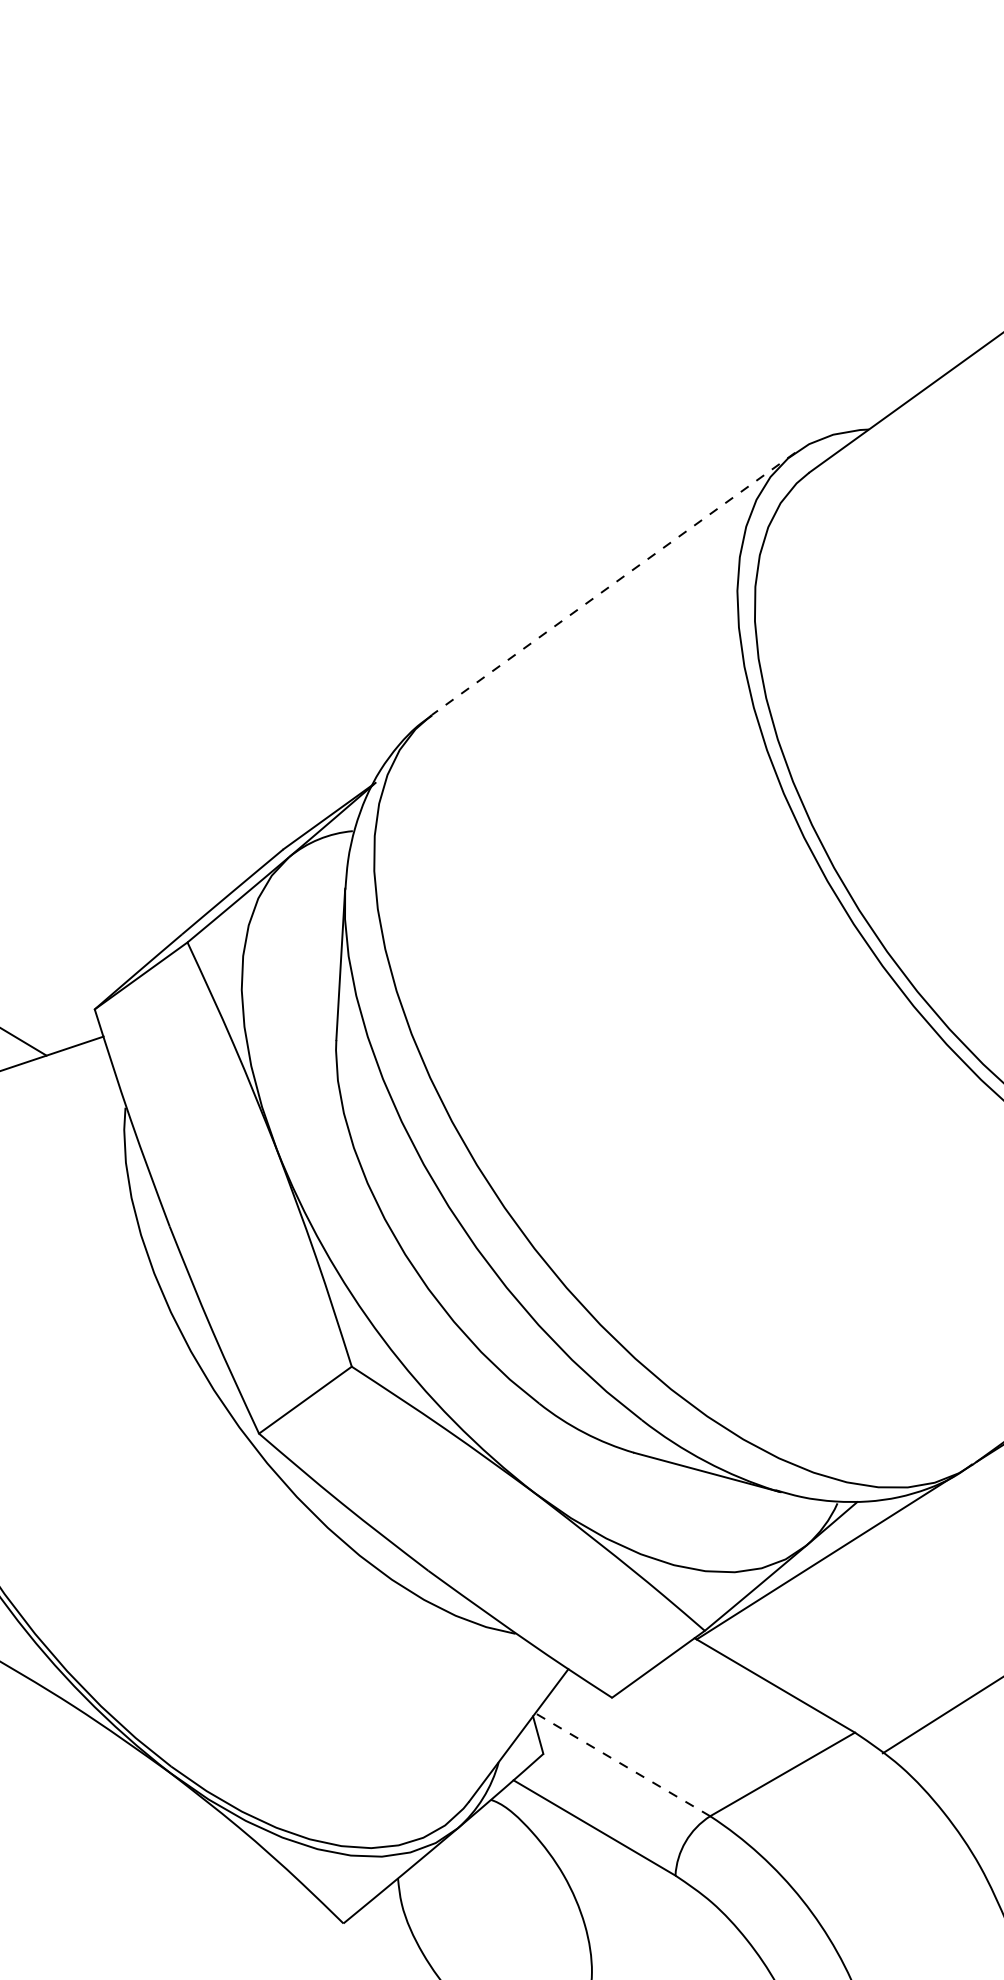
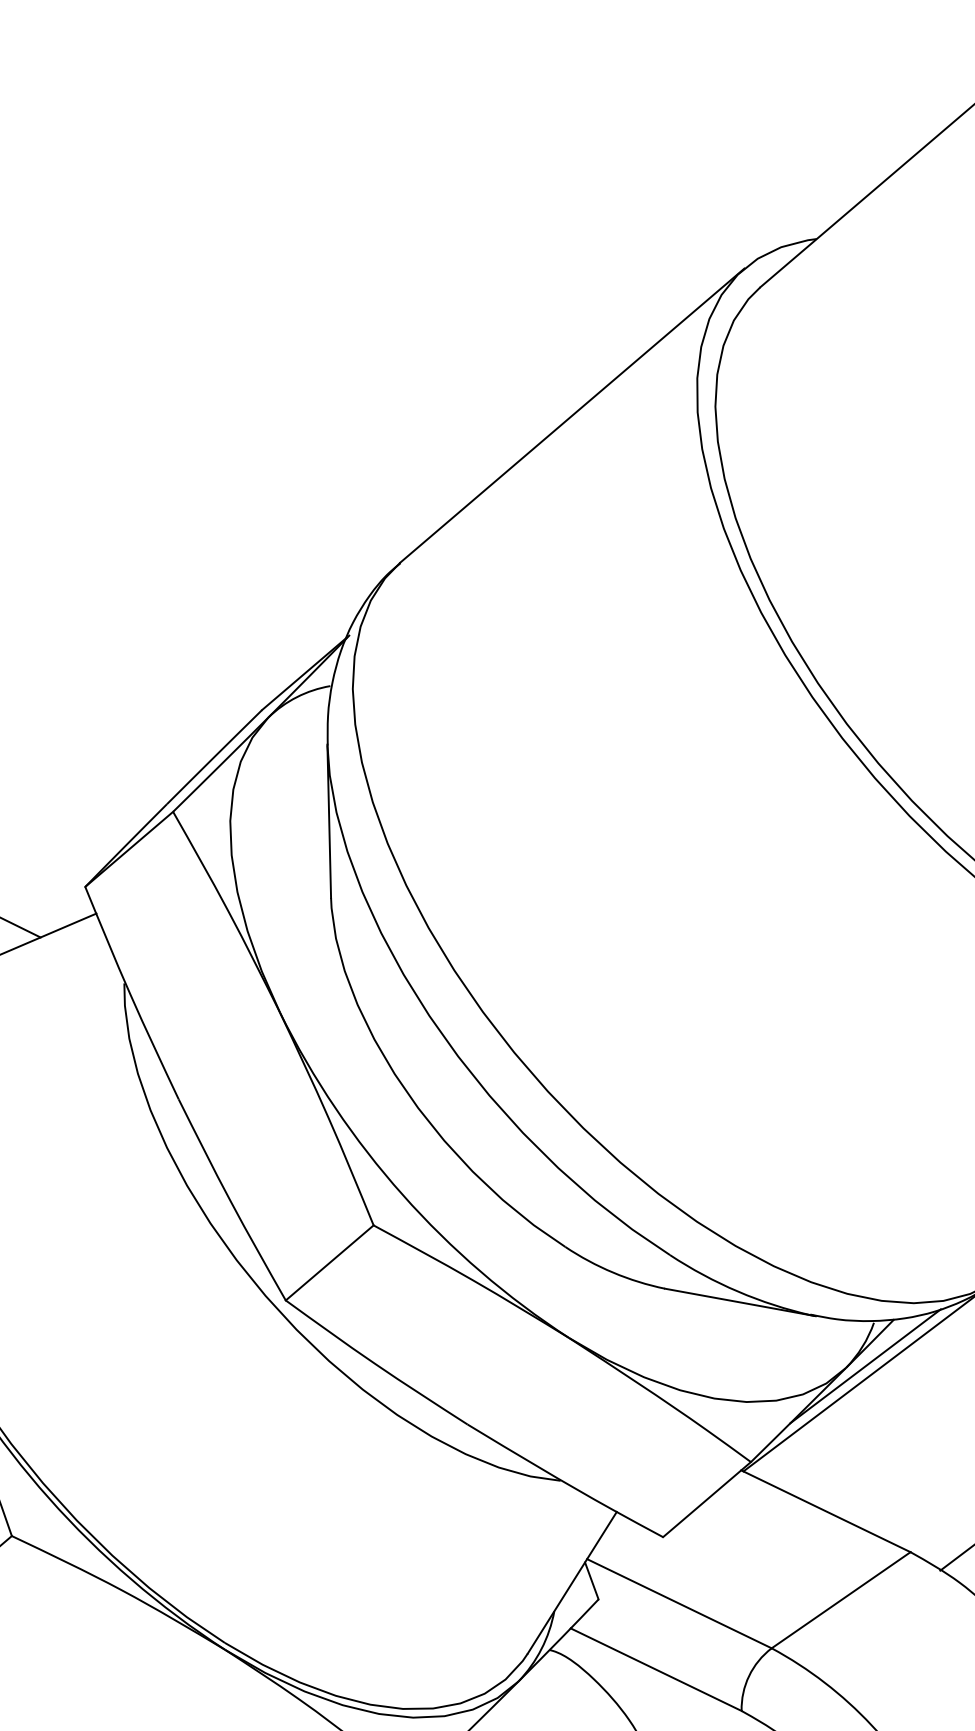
line: (613, 584) -> (572, 416), dashed -> solid
line: (825, 1545) -> (865, 1366), added
line: (622, 1764) -> (679, 1603), dashed -> solid

